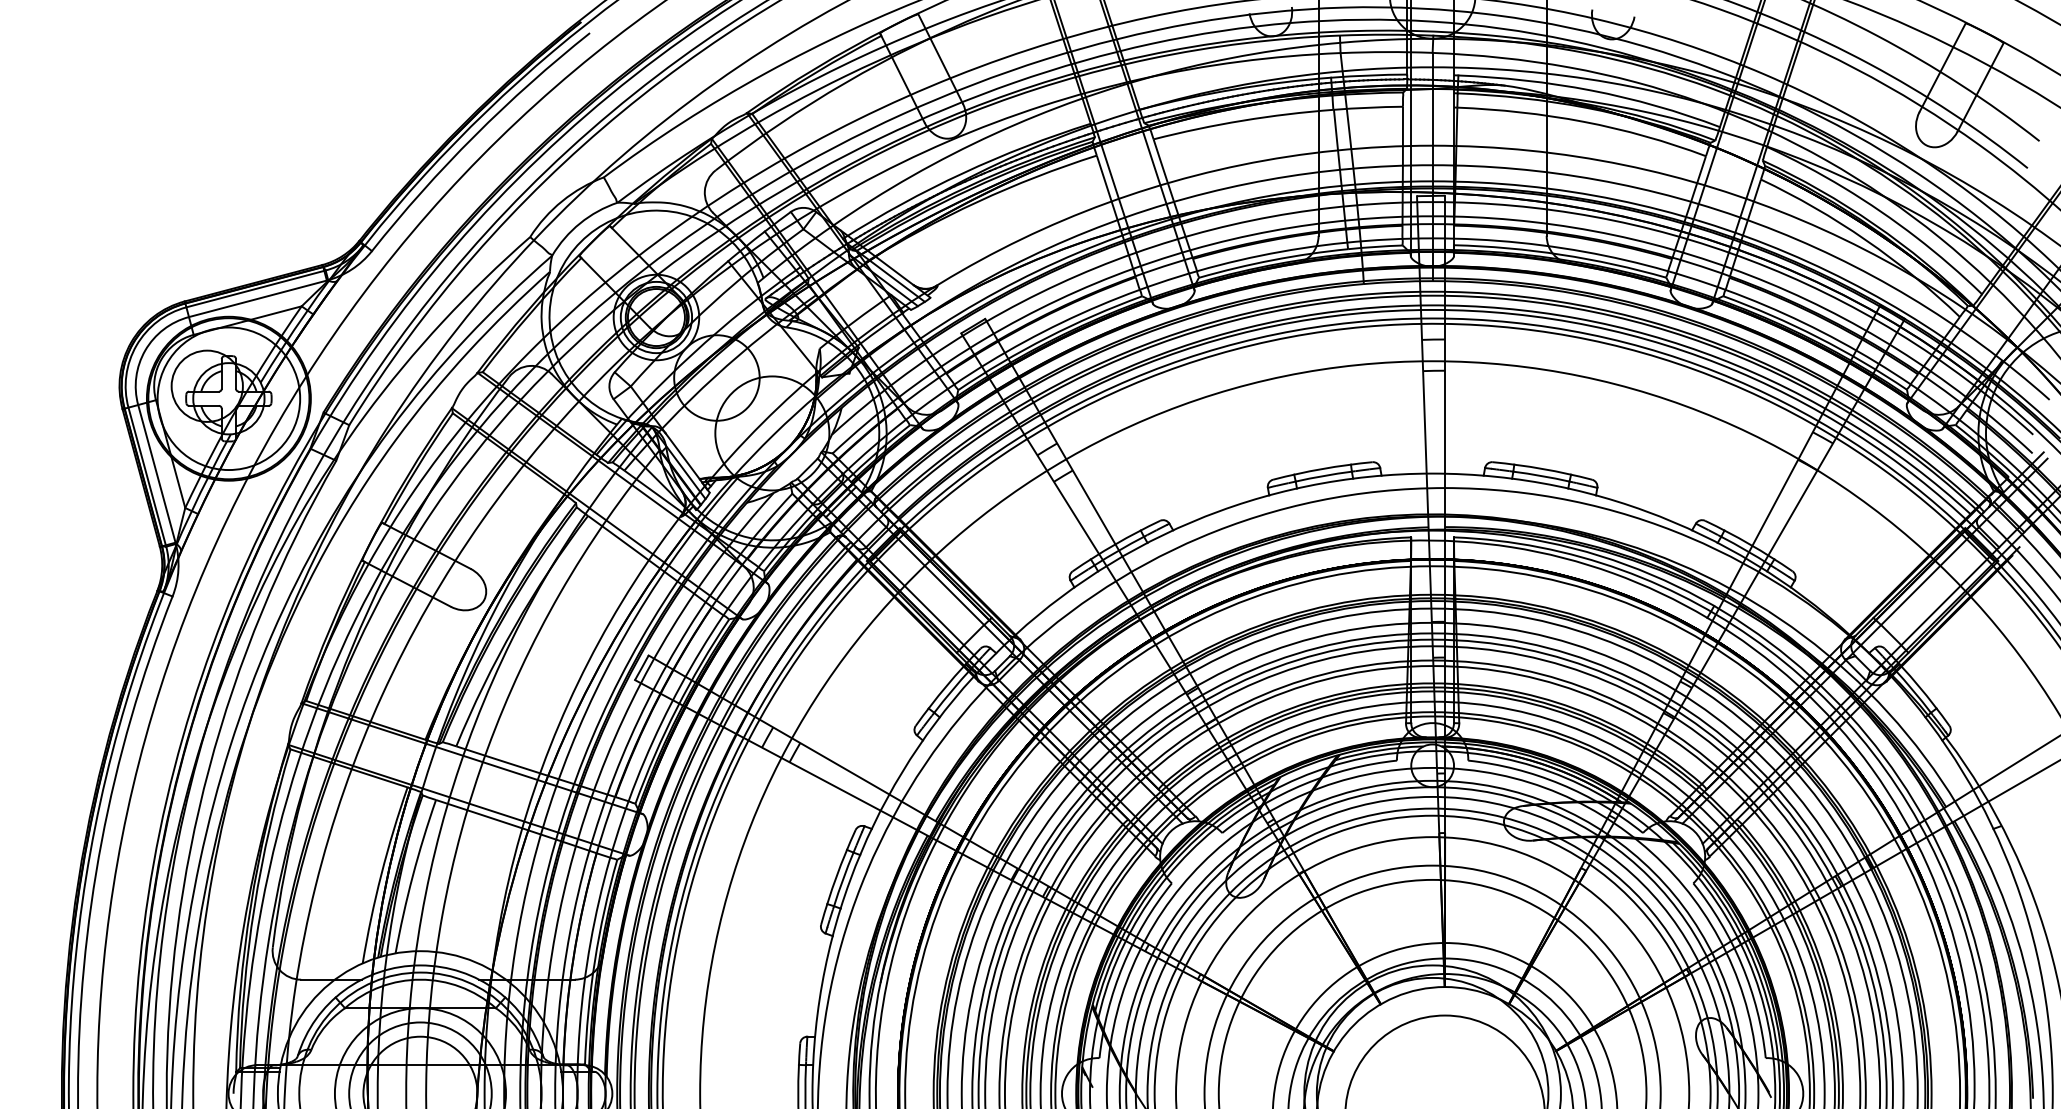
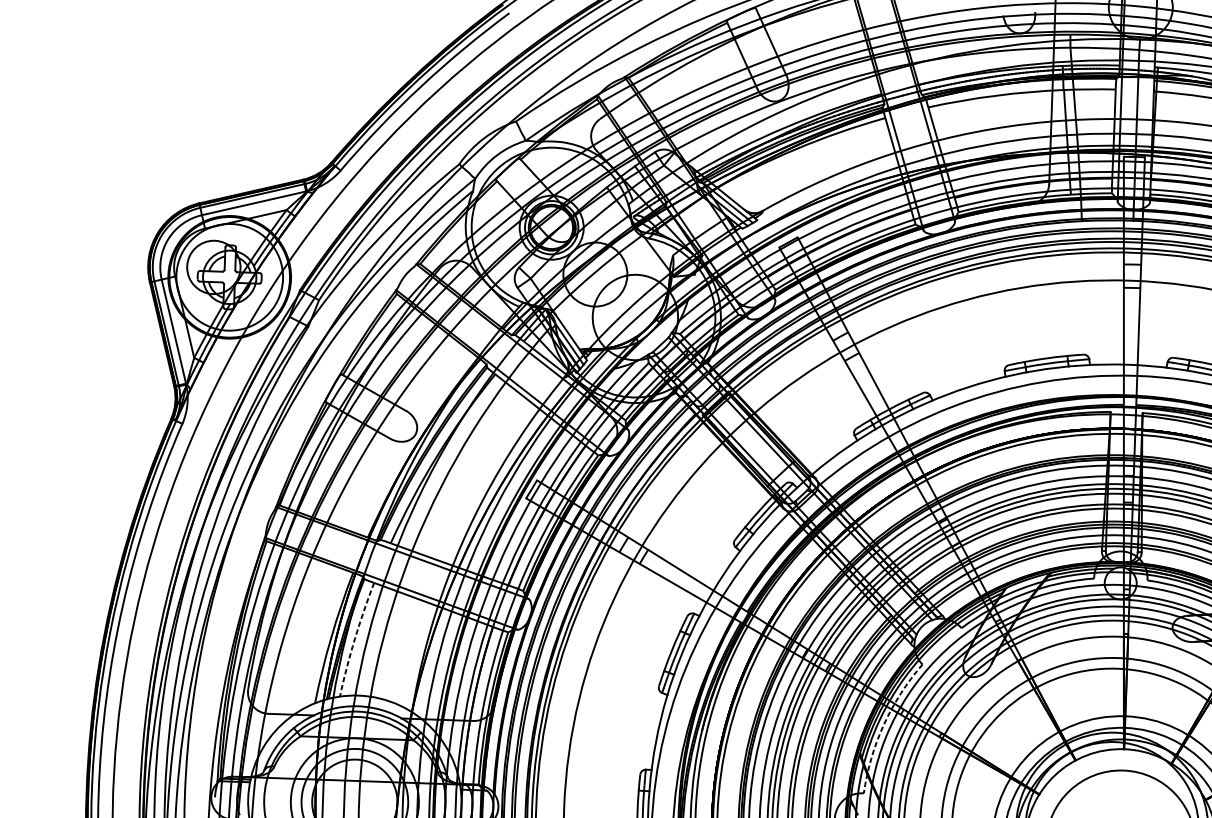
arc: (412, 875) -> (354, 638), solid -> dashed
arc: (1123, 965) -> (884, 724), solid -> dashed

